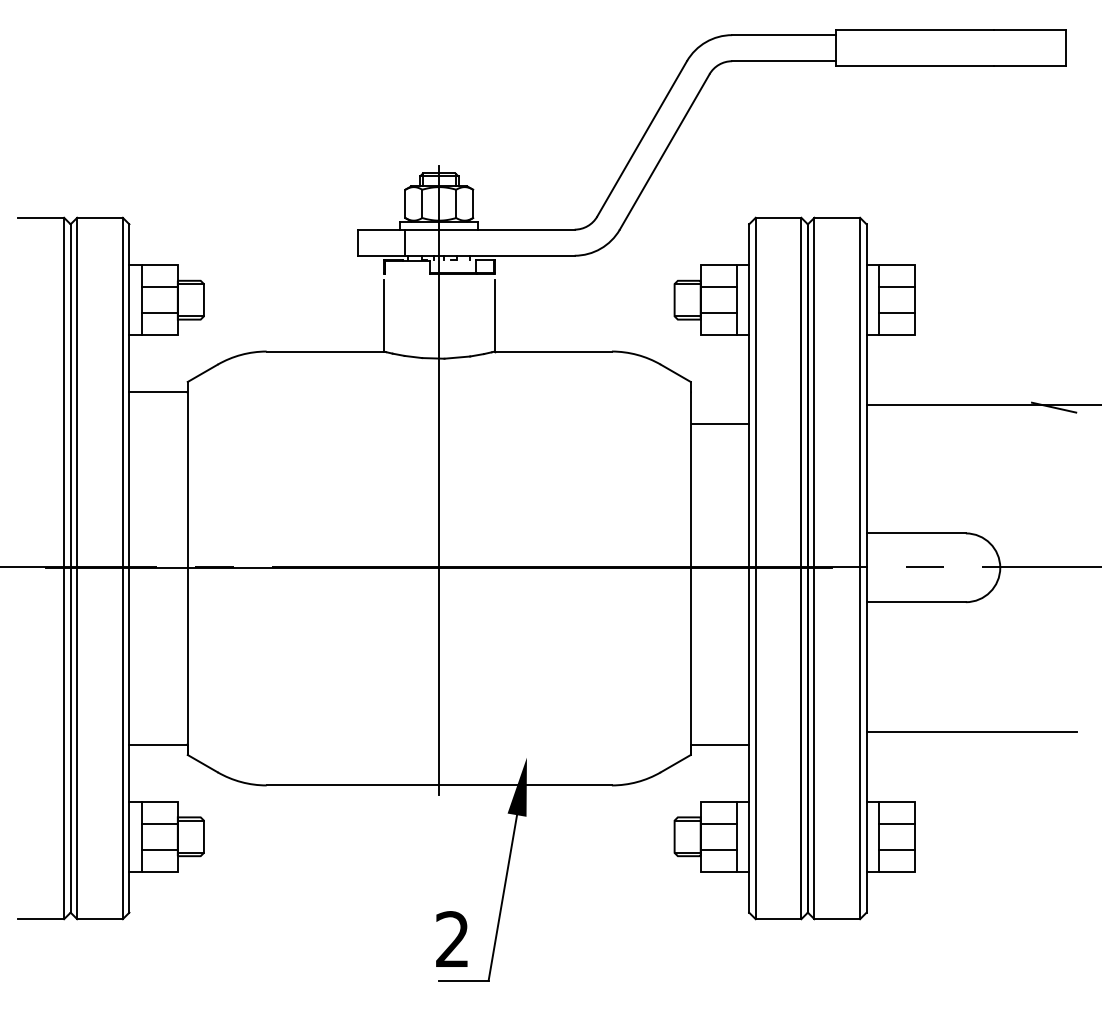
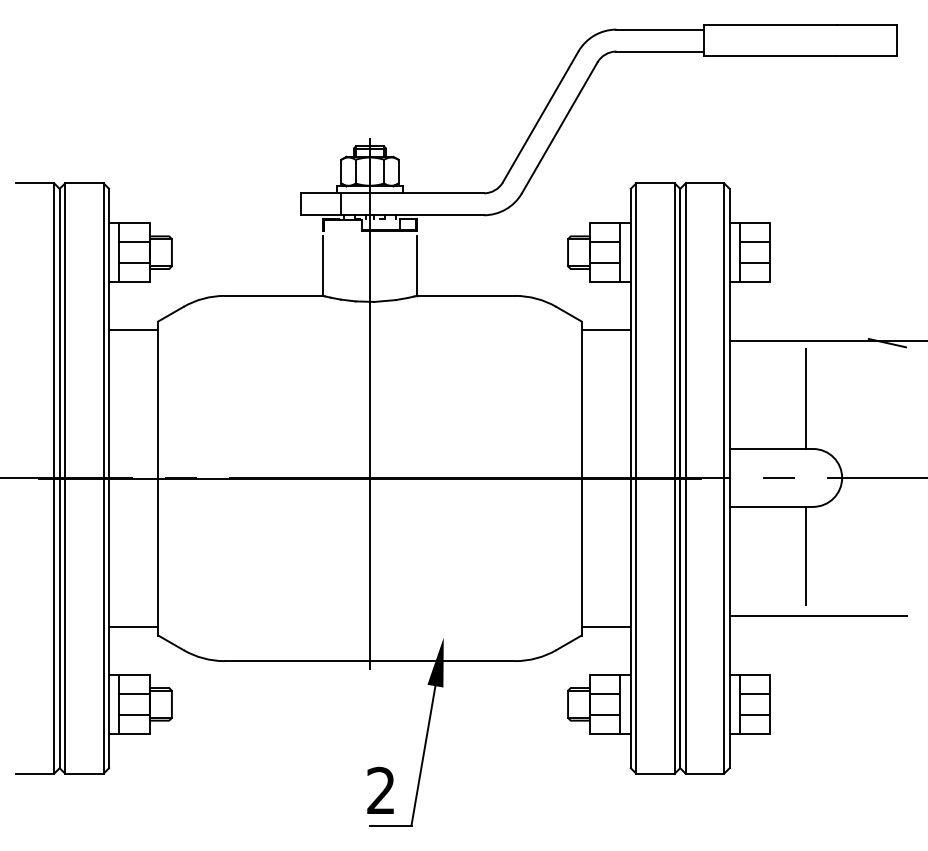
line: (720, 424) -> (606, 330), moved
line: (957, 474) -> (806, 399), added
line: (957, 660) -> (806, 555), added

